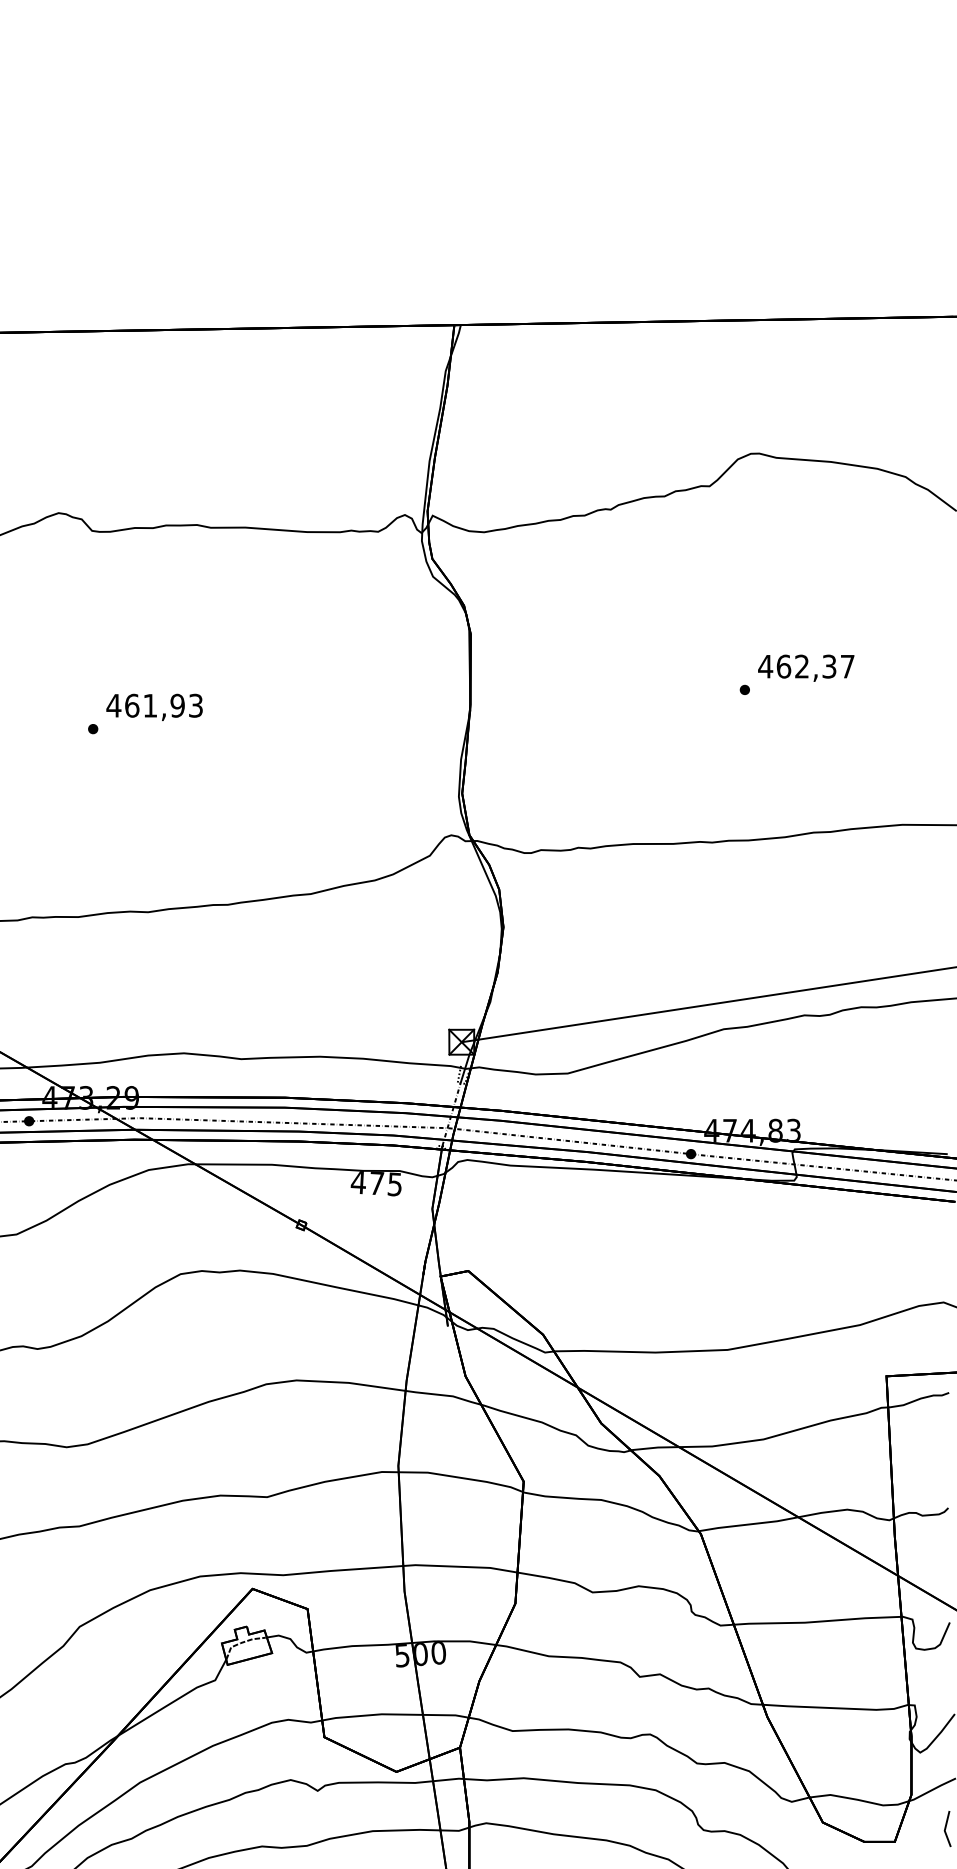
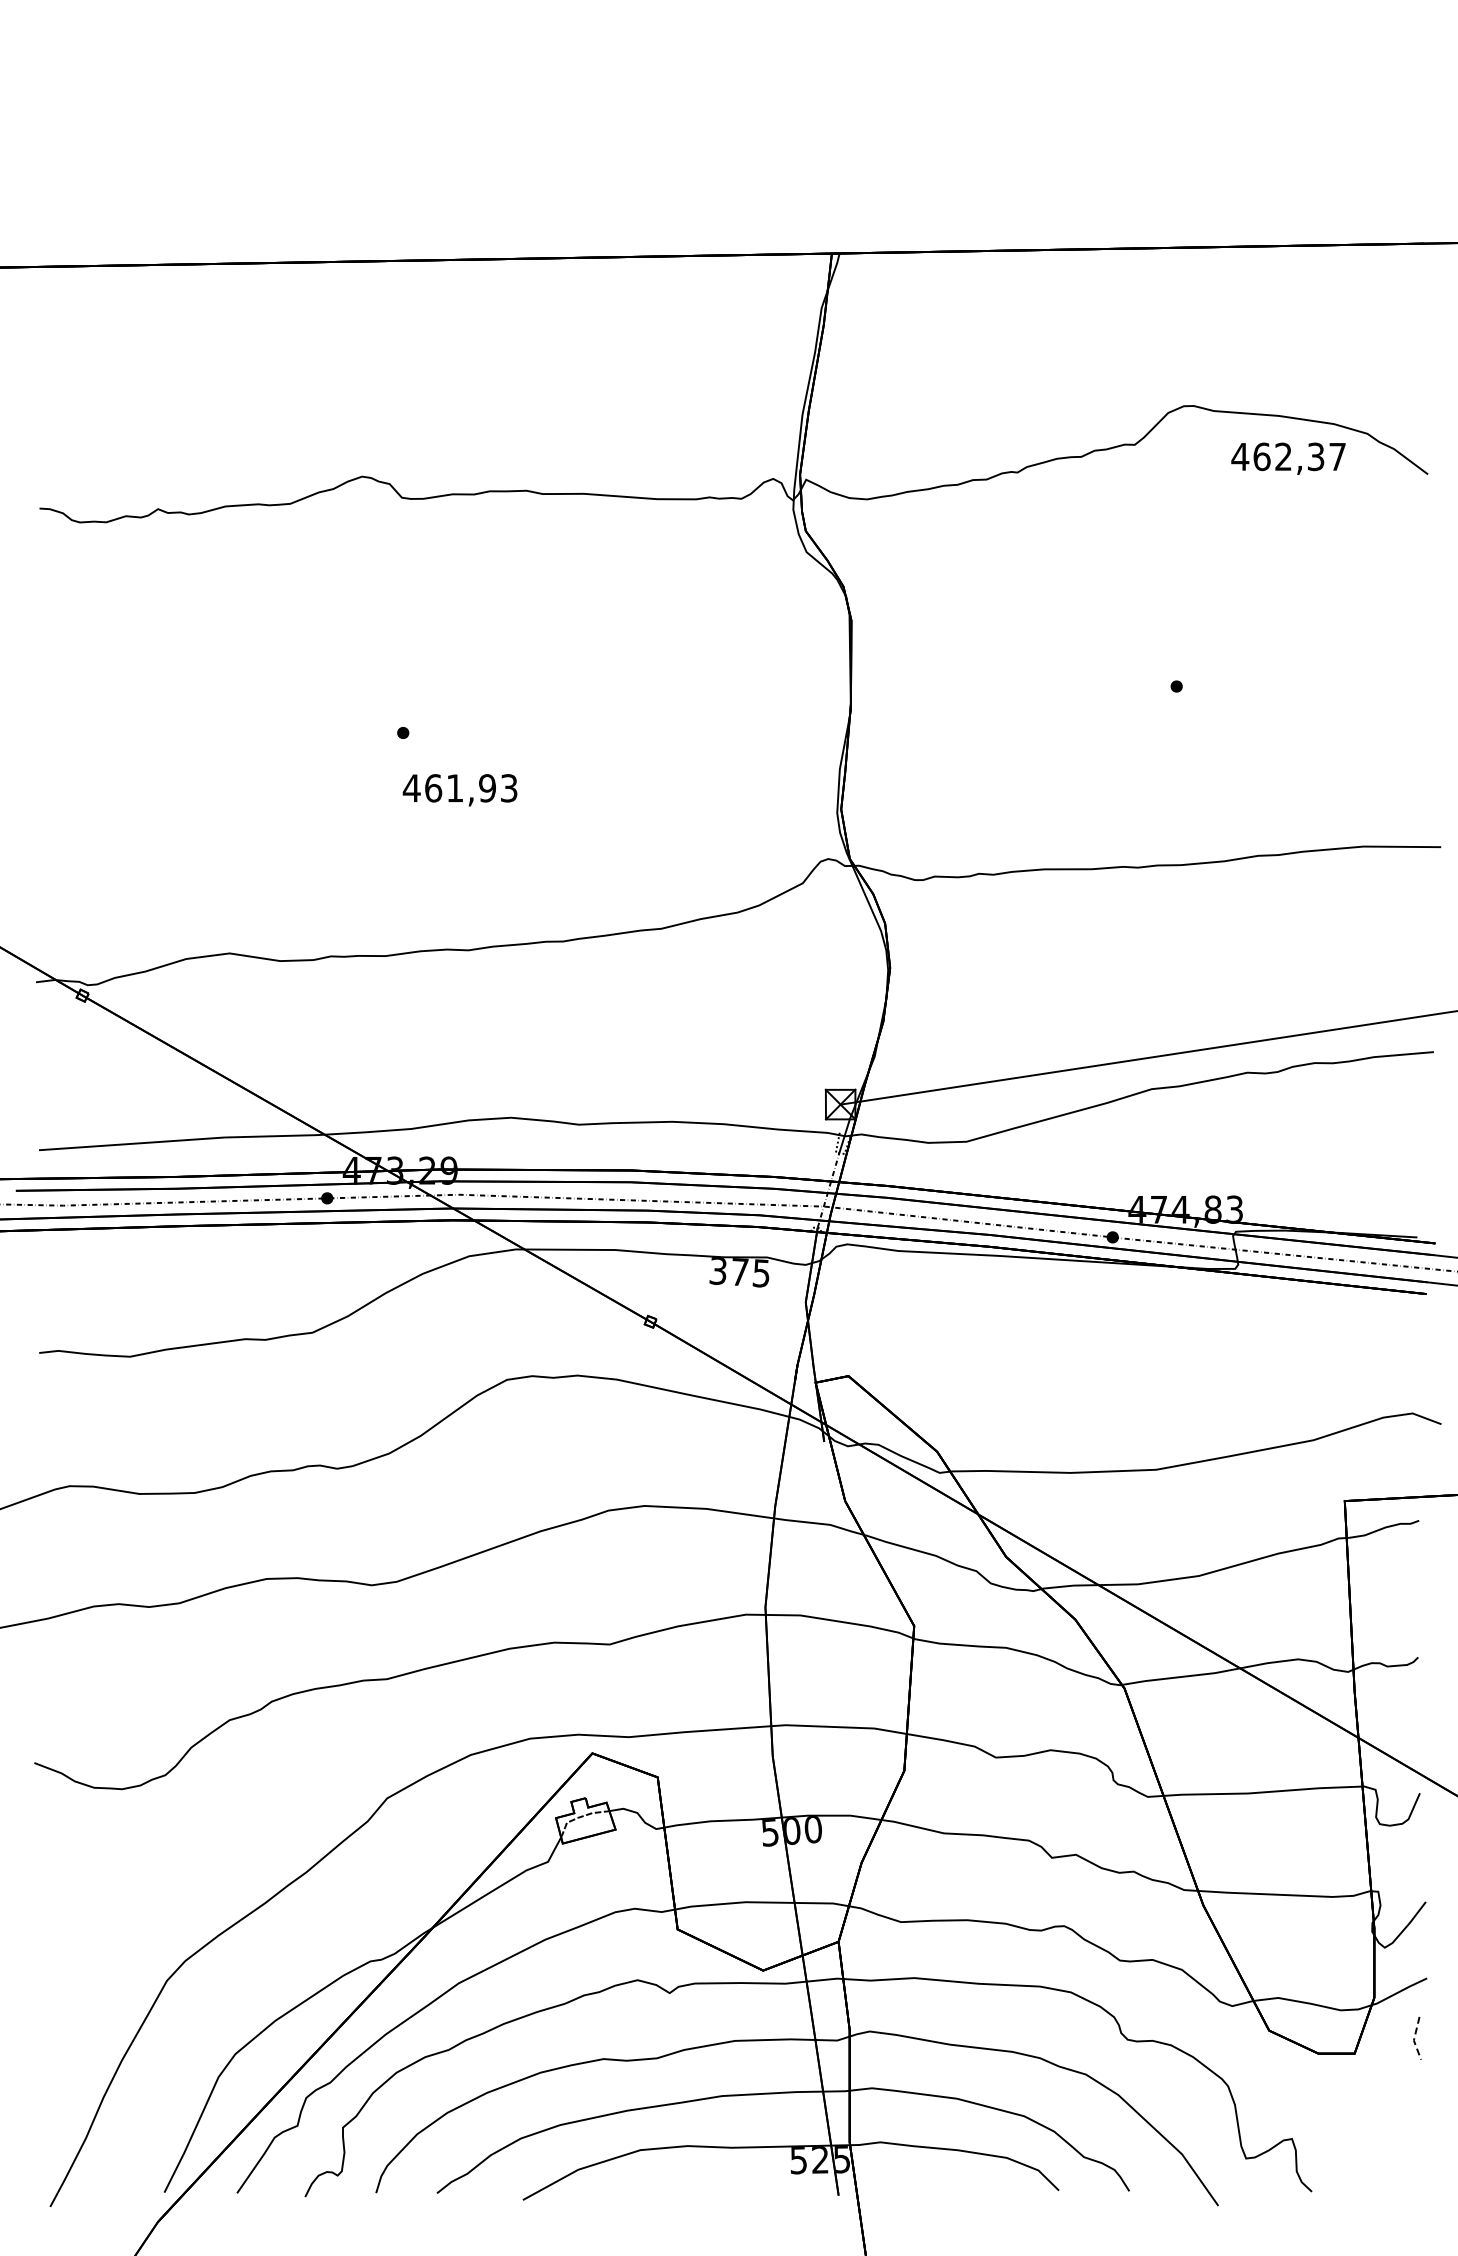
text: (806, 668) -> (1288, 458), moved
text: (154, 707) -> (459, 790), moved
text: (357, 1182) -> (717, 1270), 475 -> 375
line: (945, 1829) -> (1414, 2039), solid -> dashed

